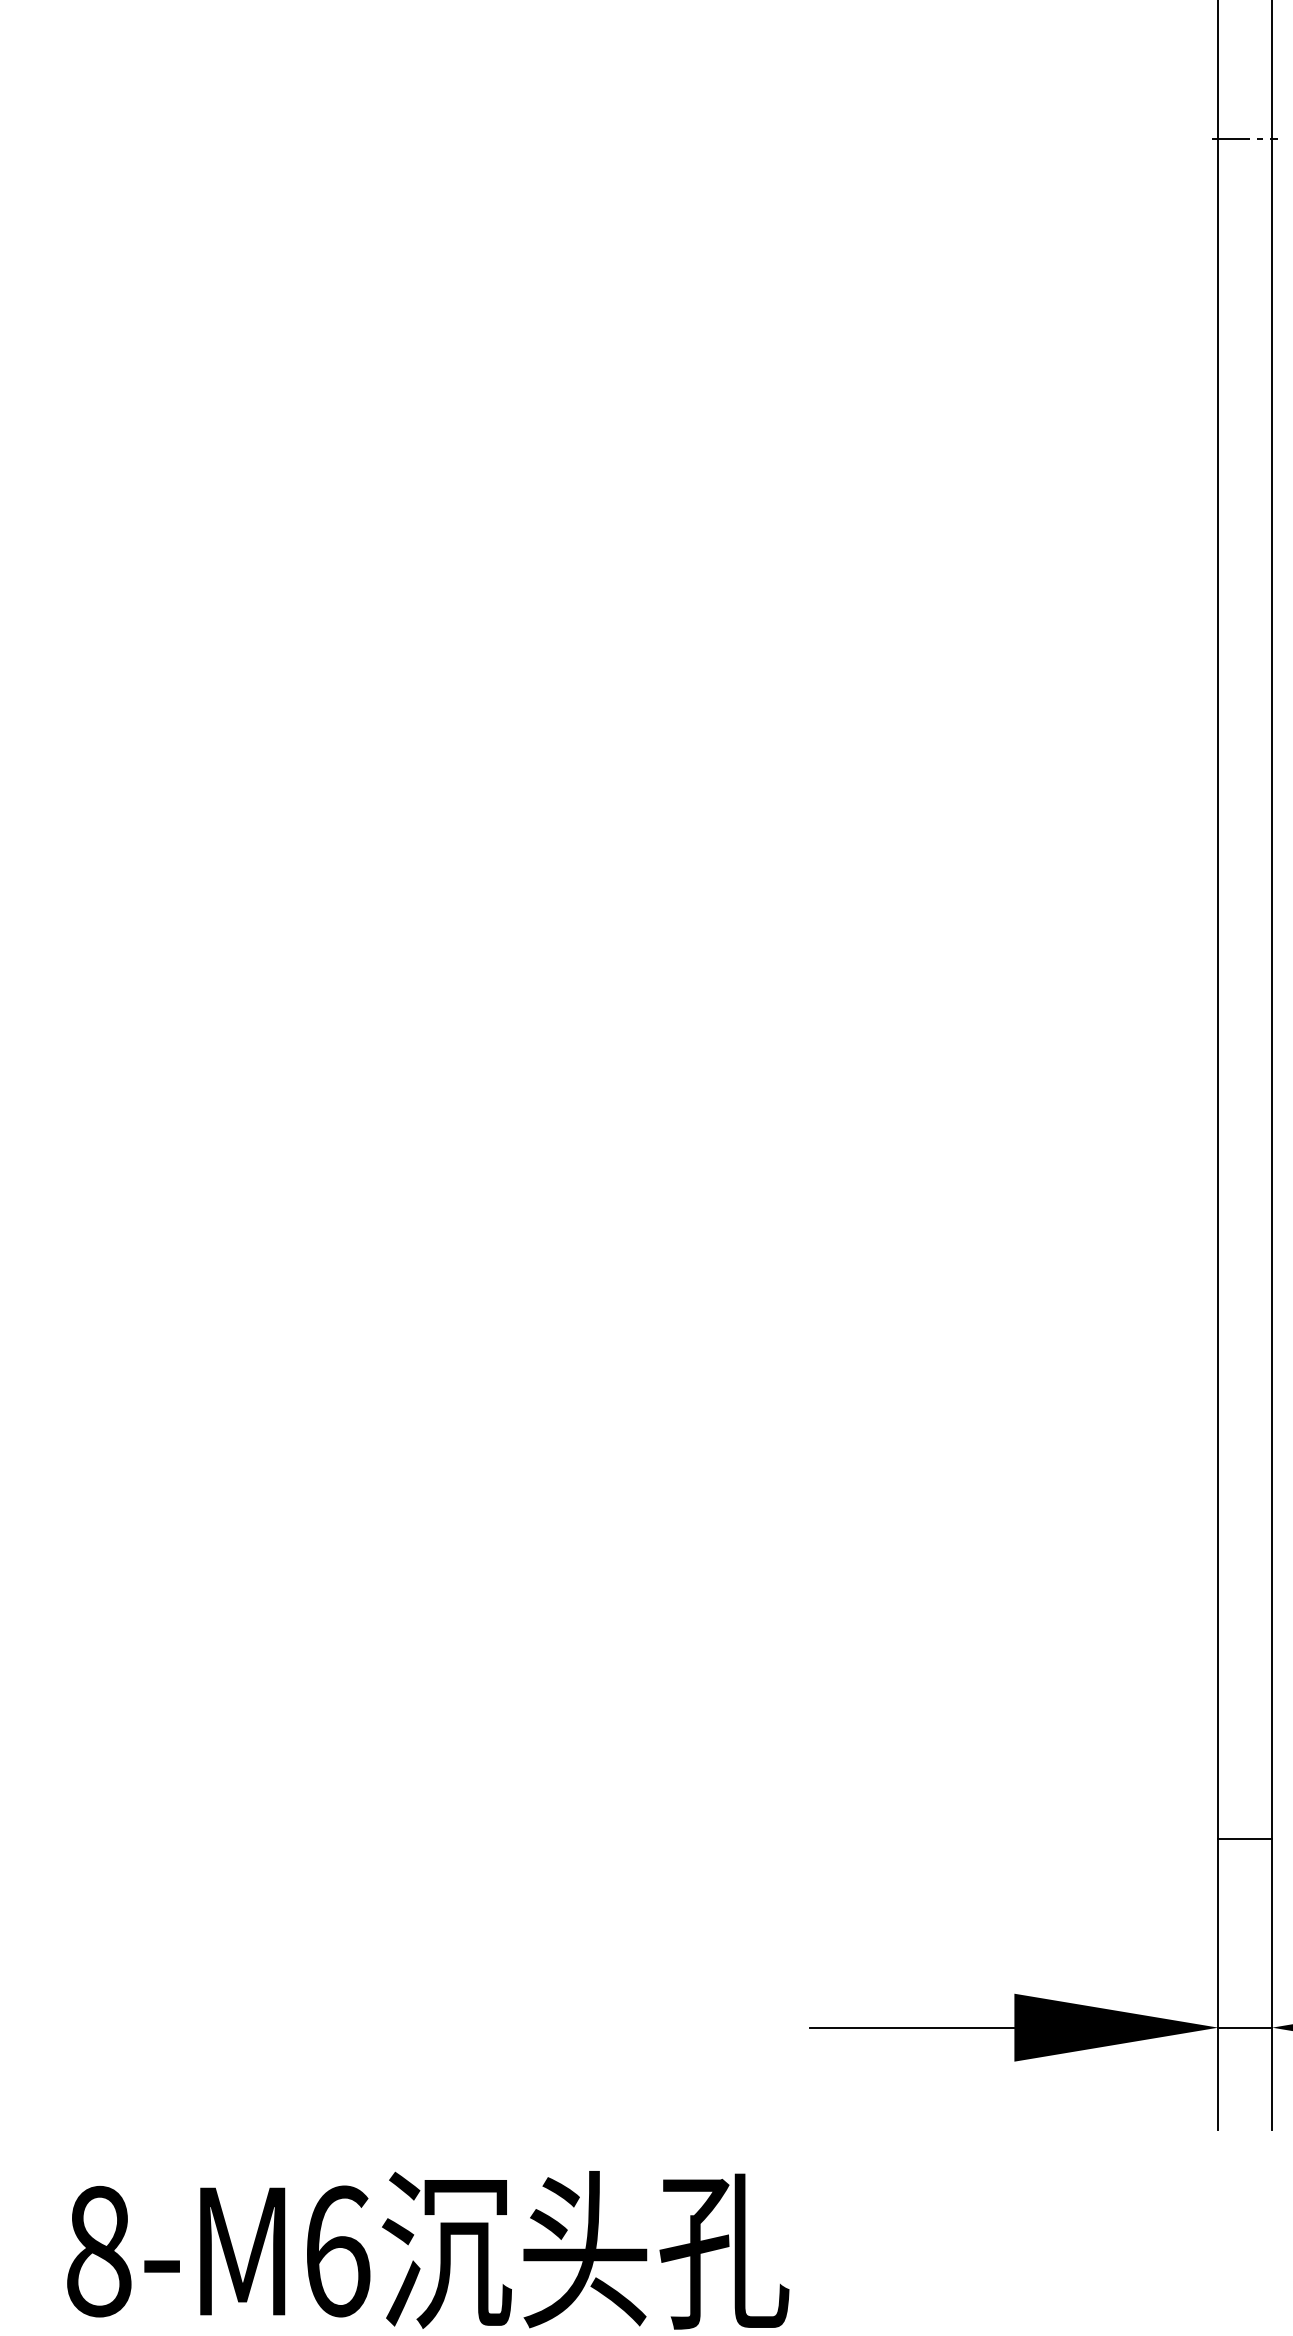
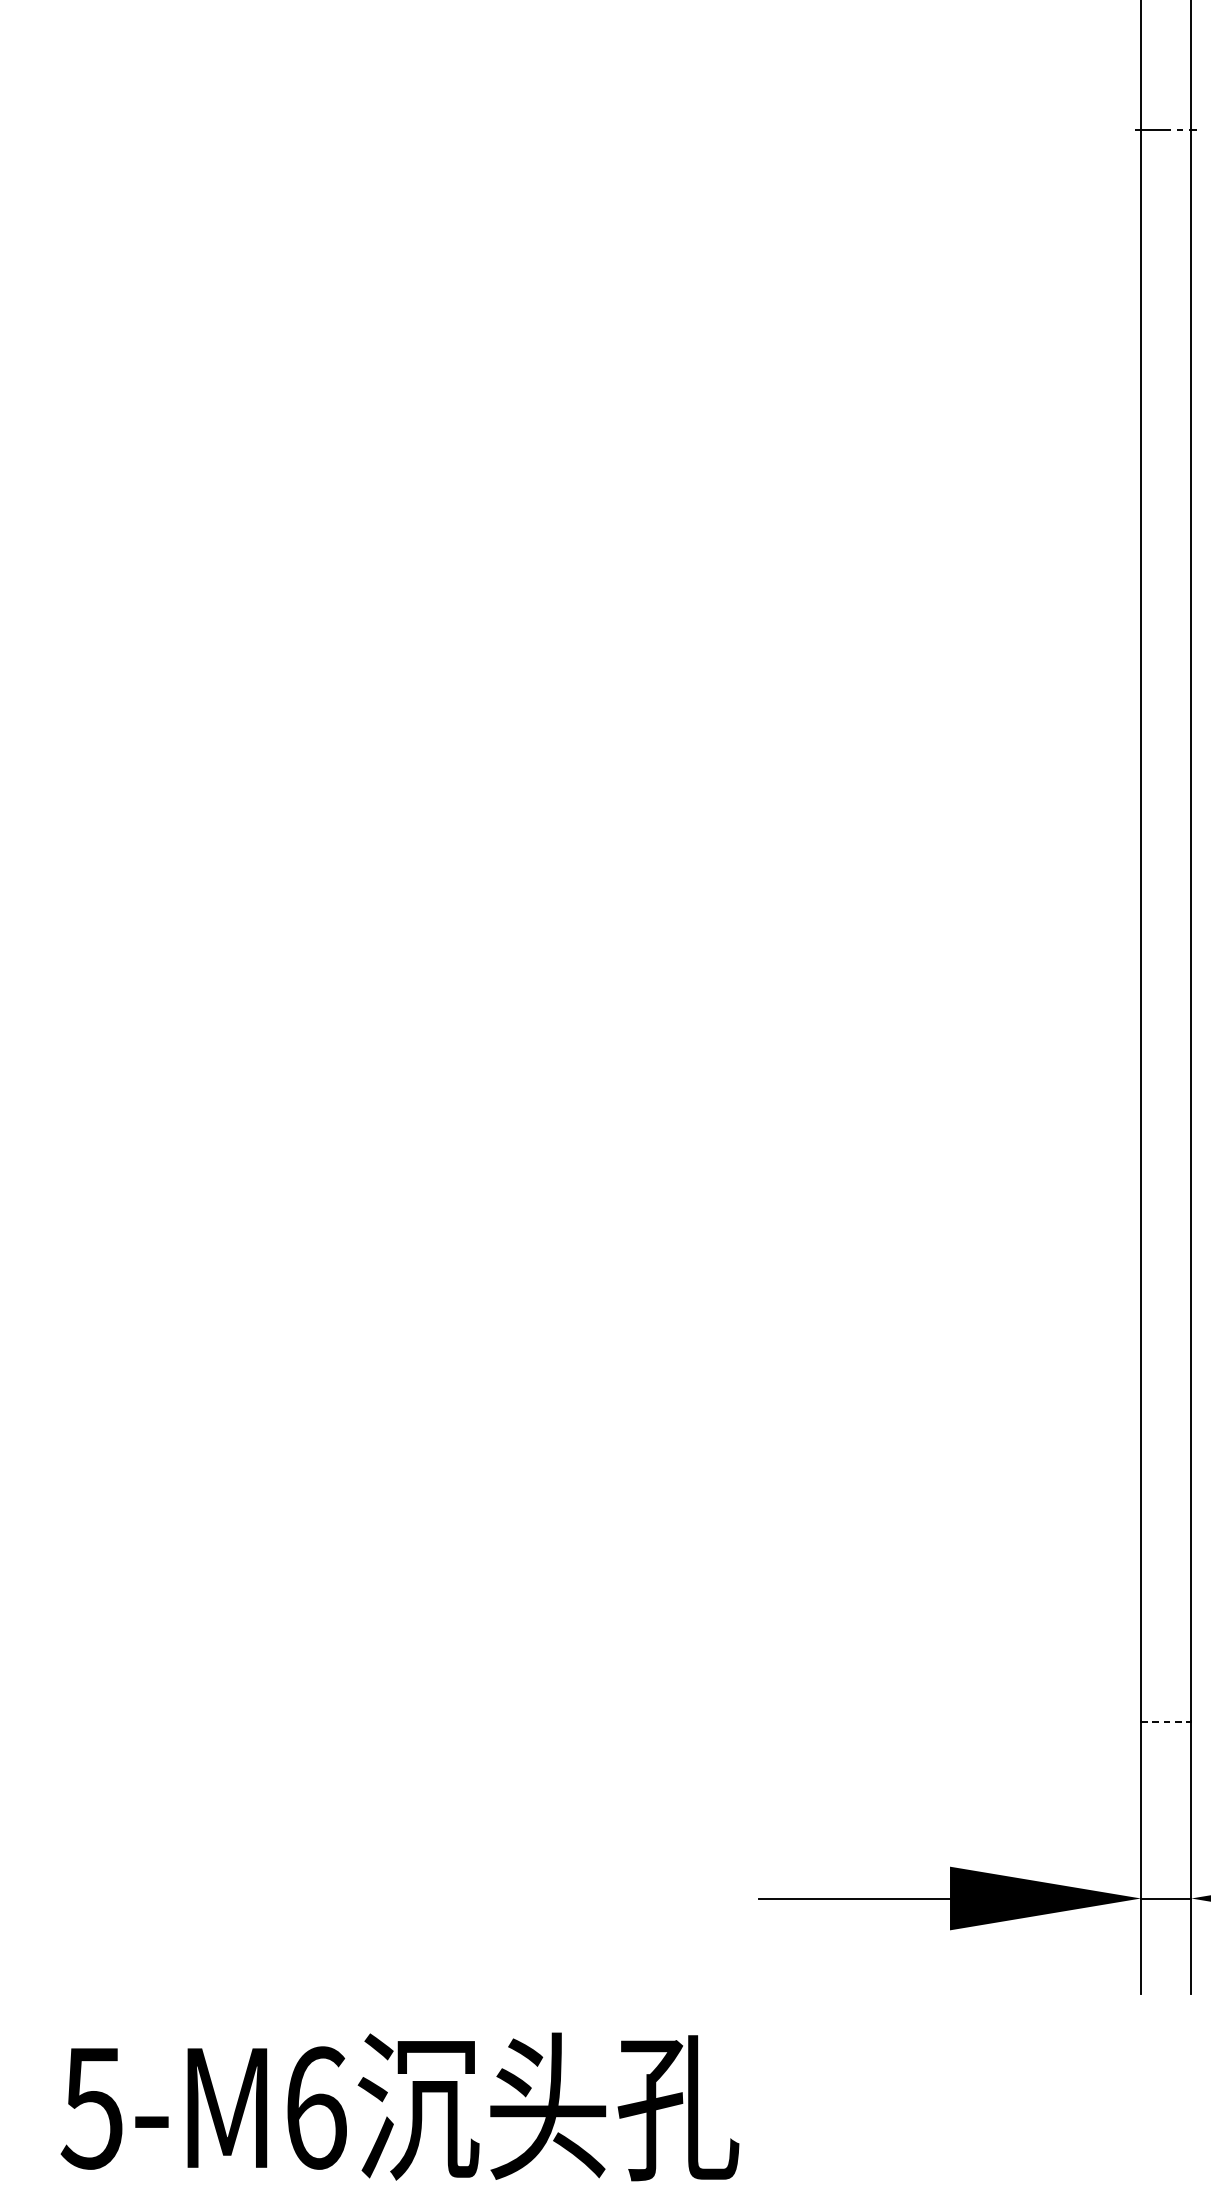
line: (1245, 1838) -> (1166, 1721), solid -> dashed
text: (97, 2251) -> (91, 2108), 8-M6 -> 5-M6

